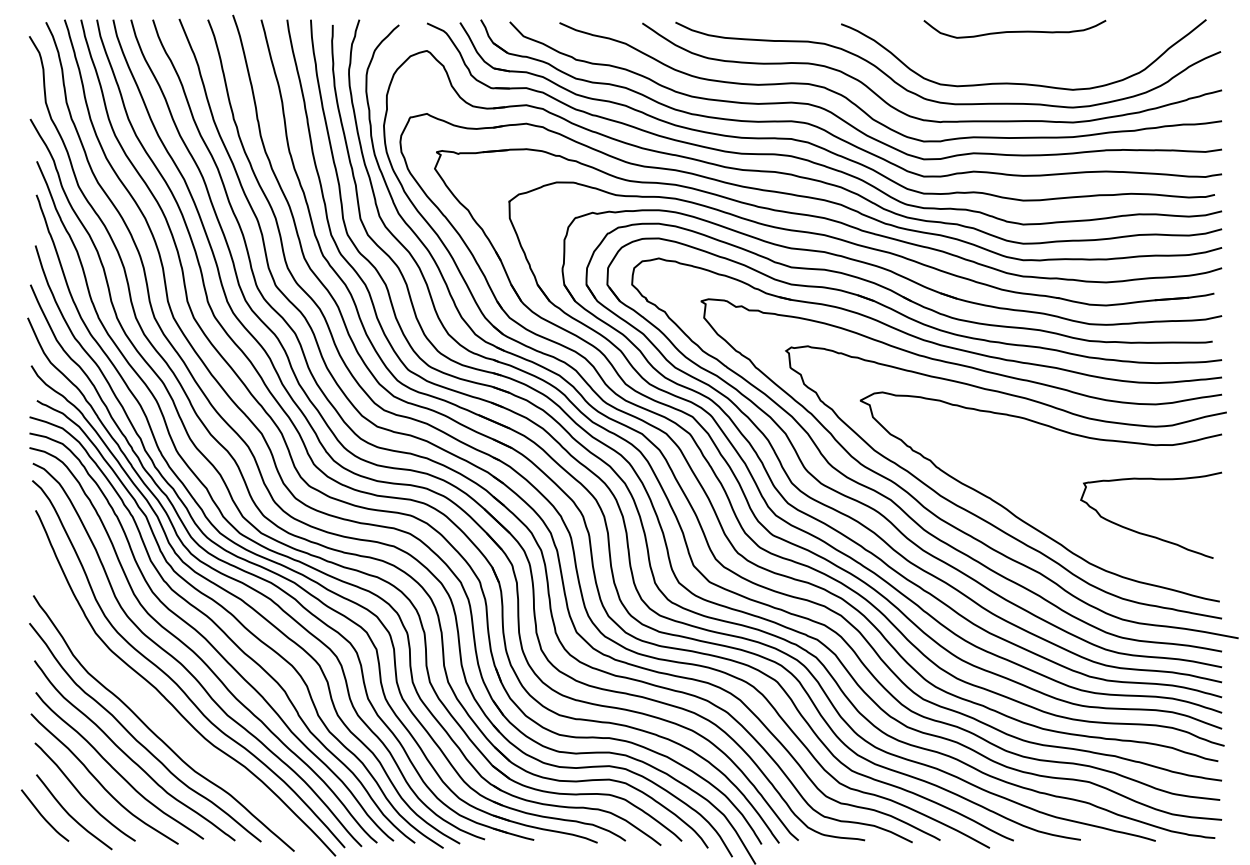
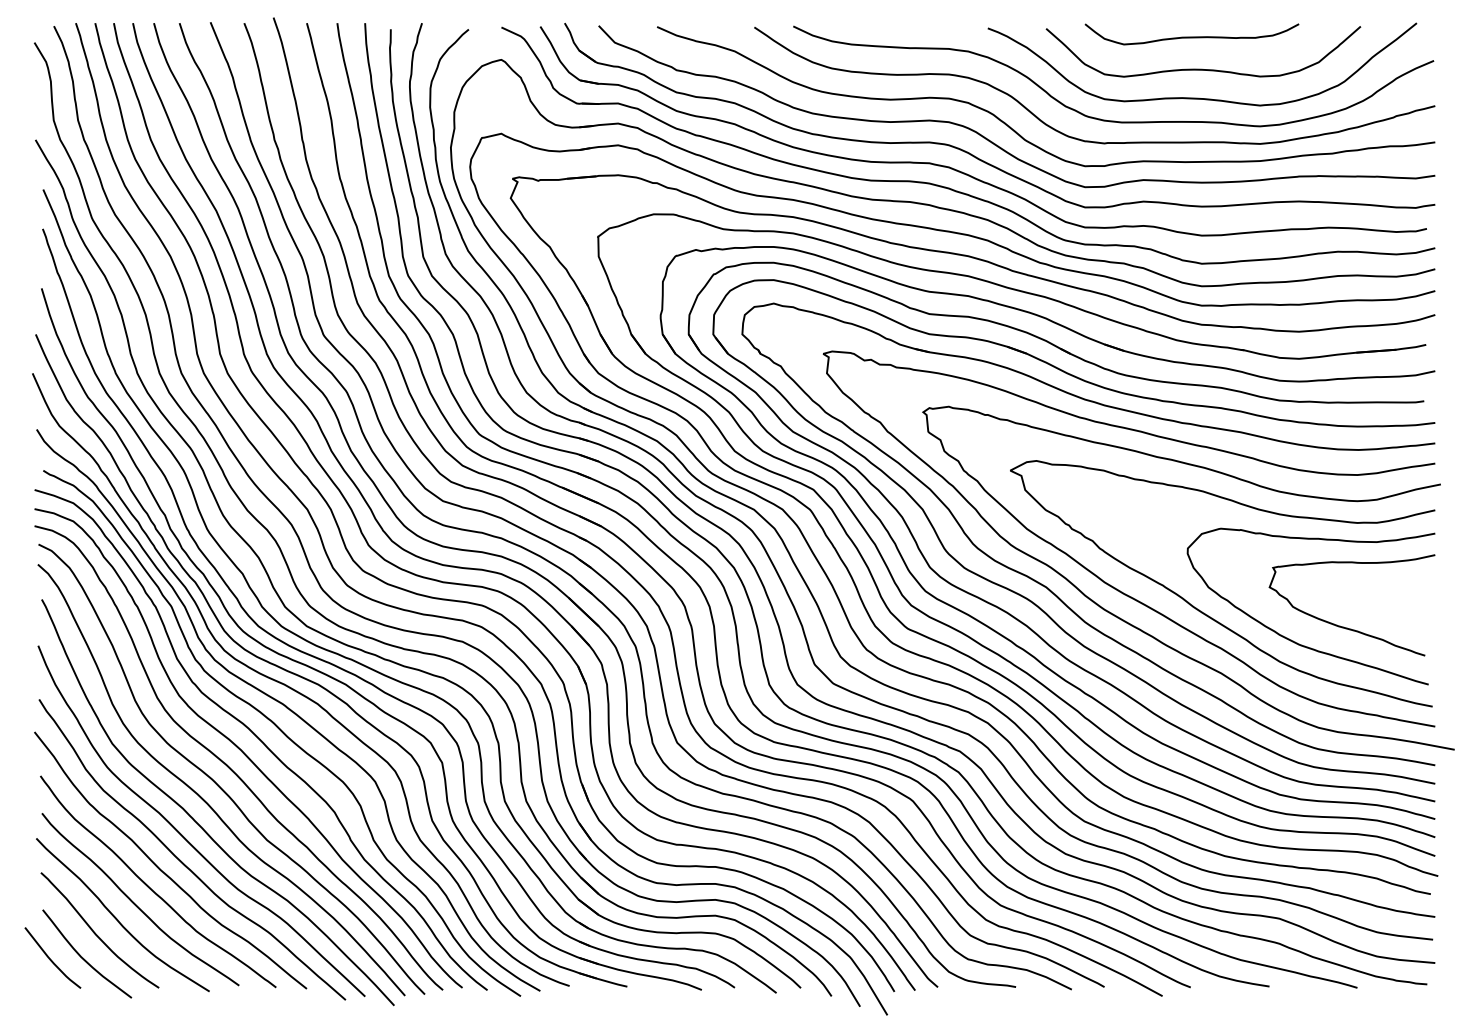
curve: (1023, 58) -> (1202, 68), added
curve: (1101, 545) -> (1293, 640), added
curve: (158, 713) -> (185, 837), added

